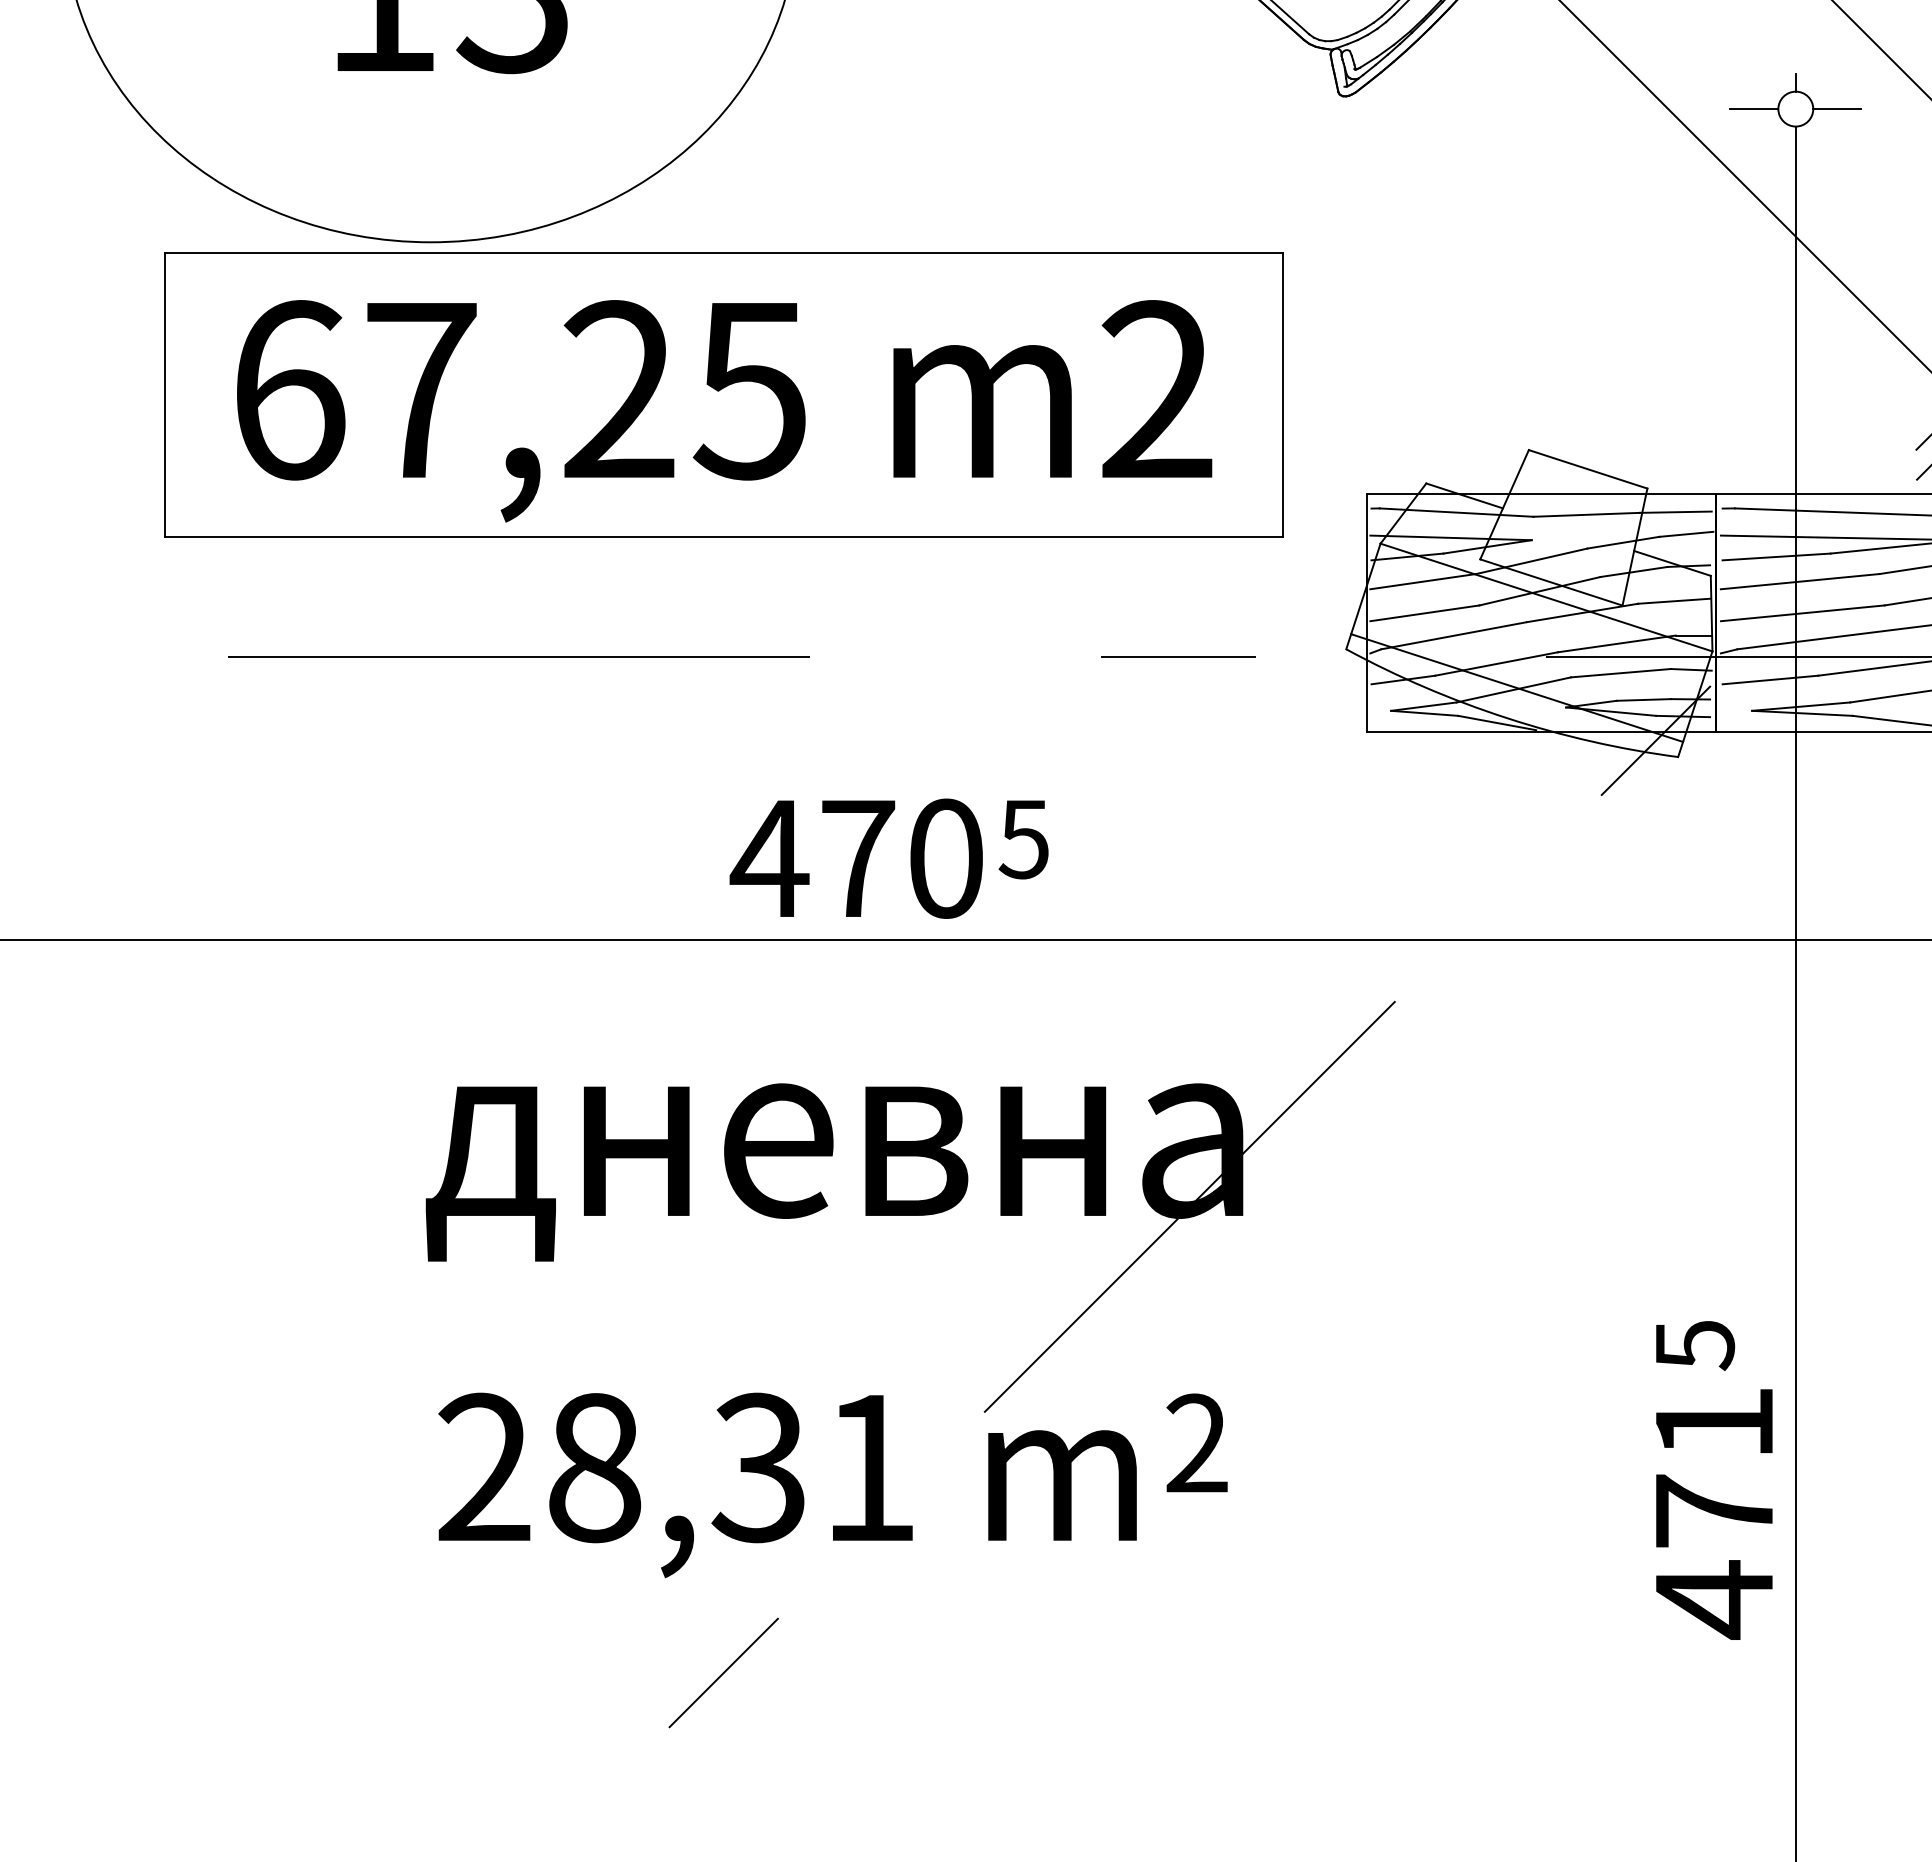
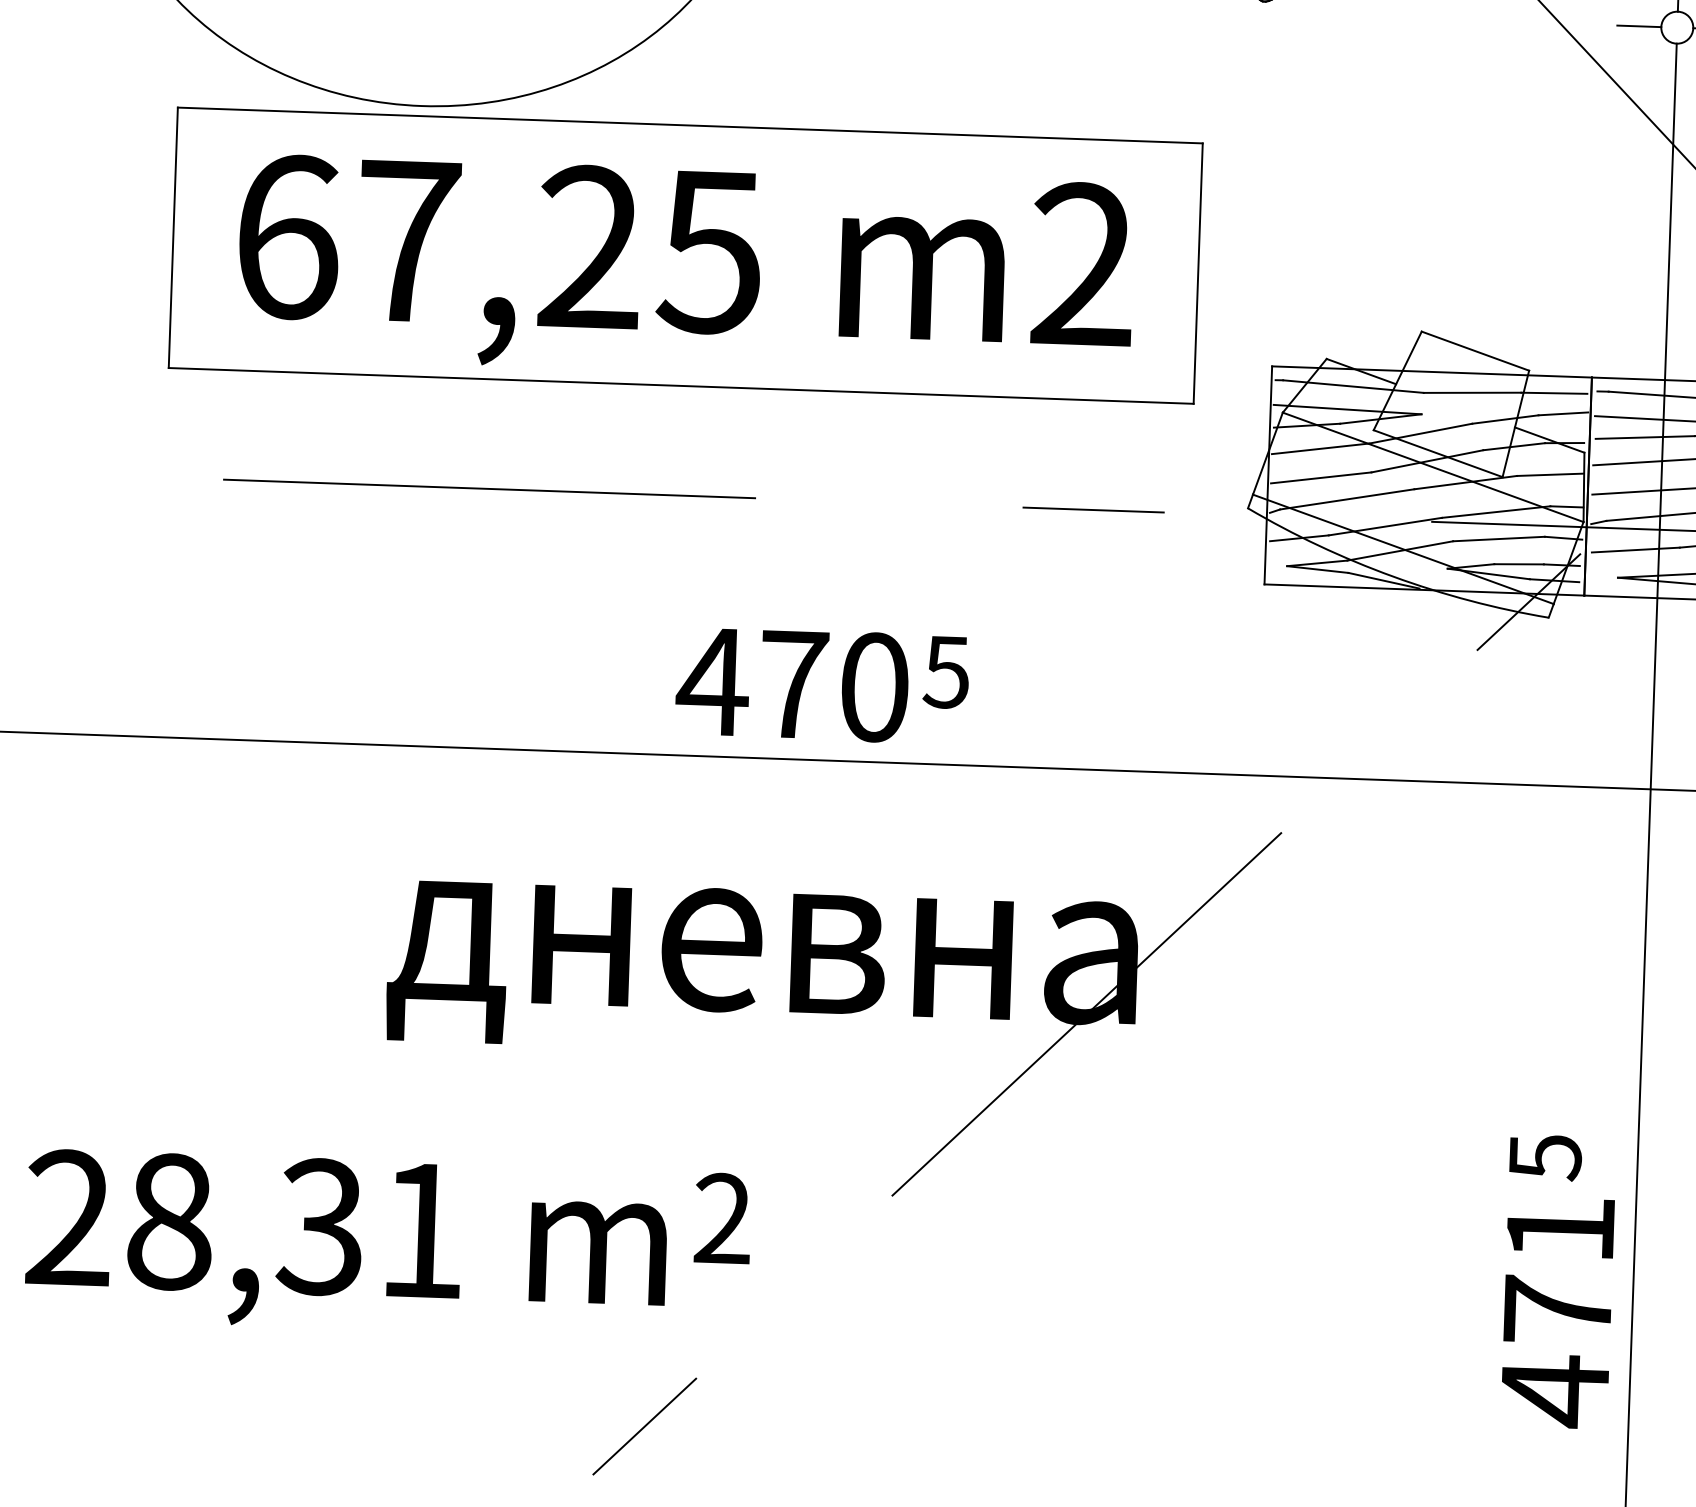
text: (832, 1485) -> (387, 1245), moved

